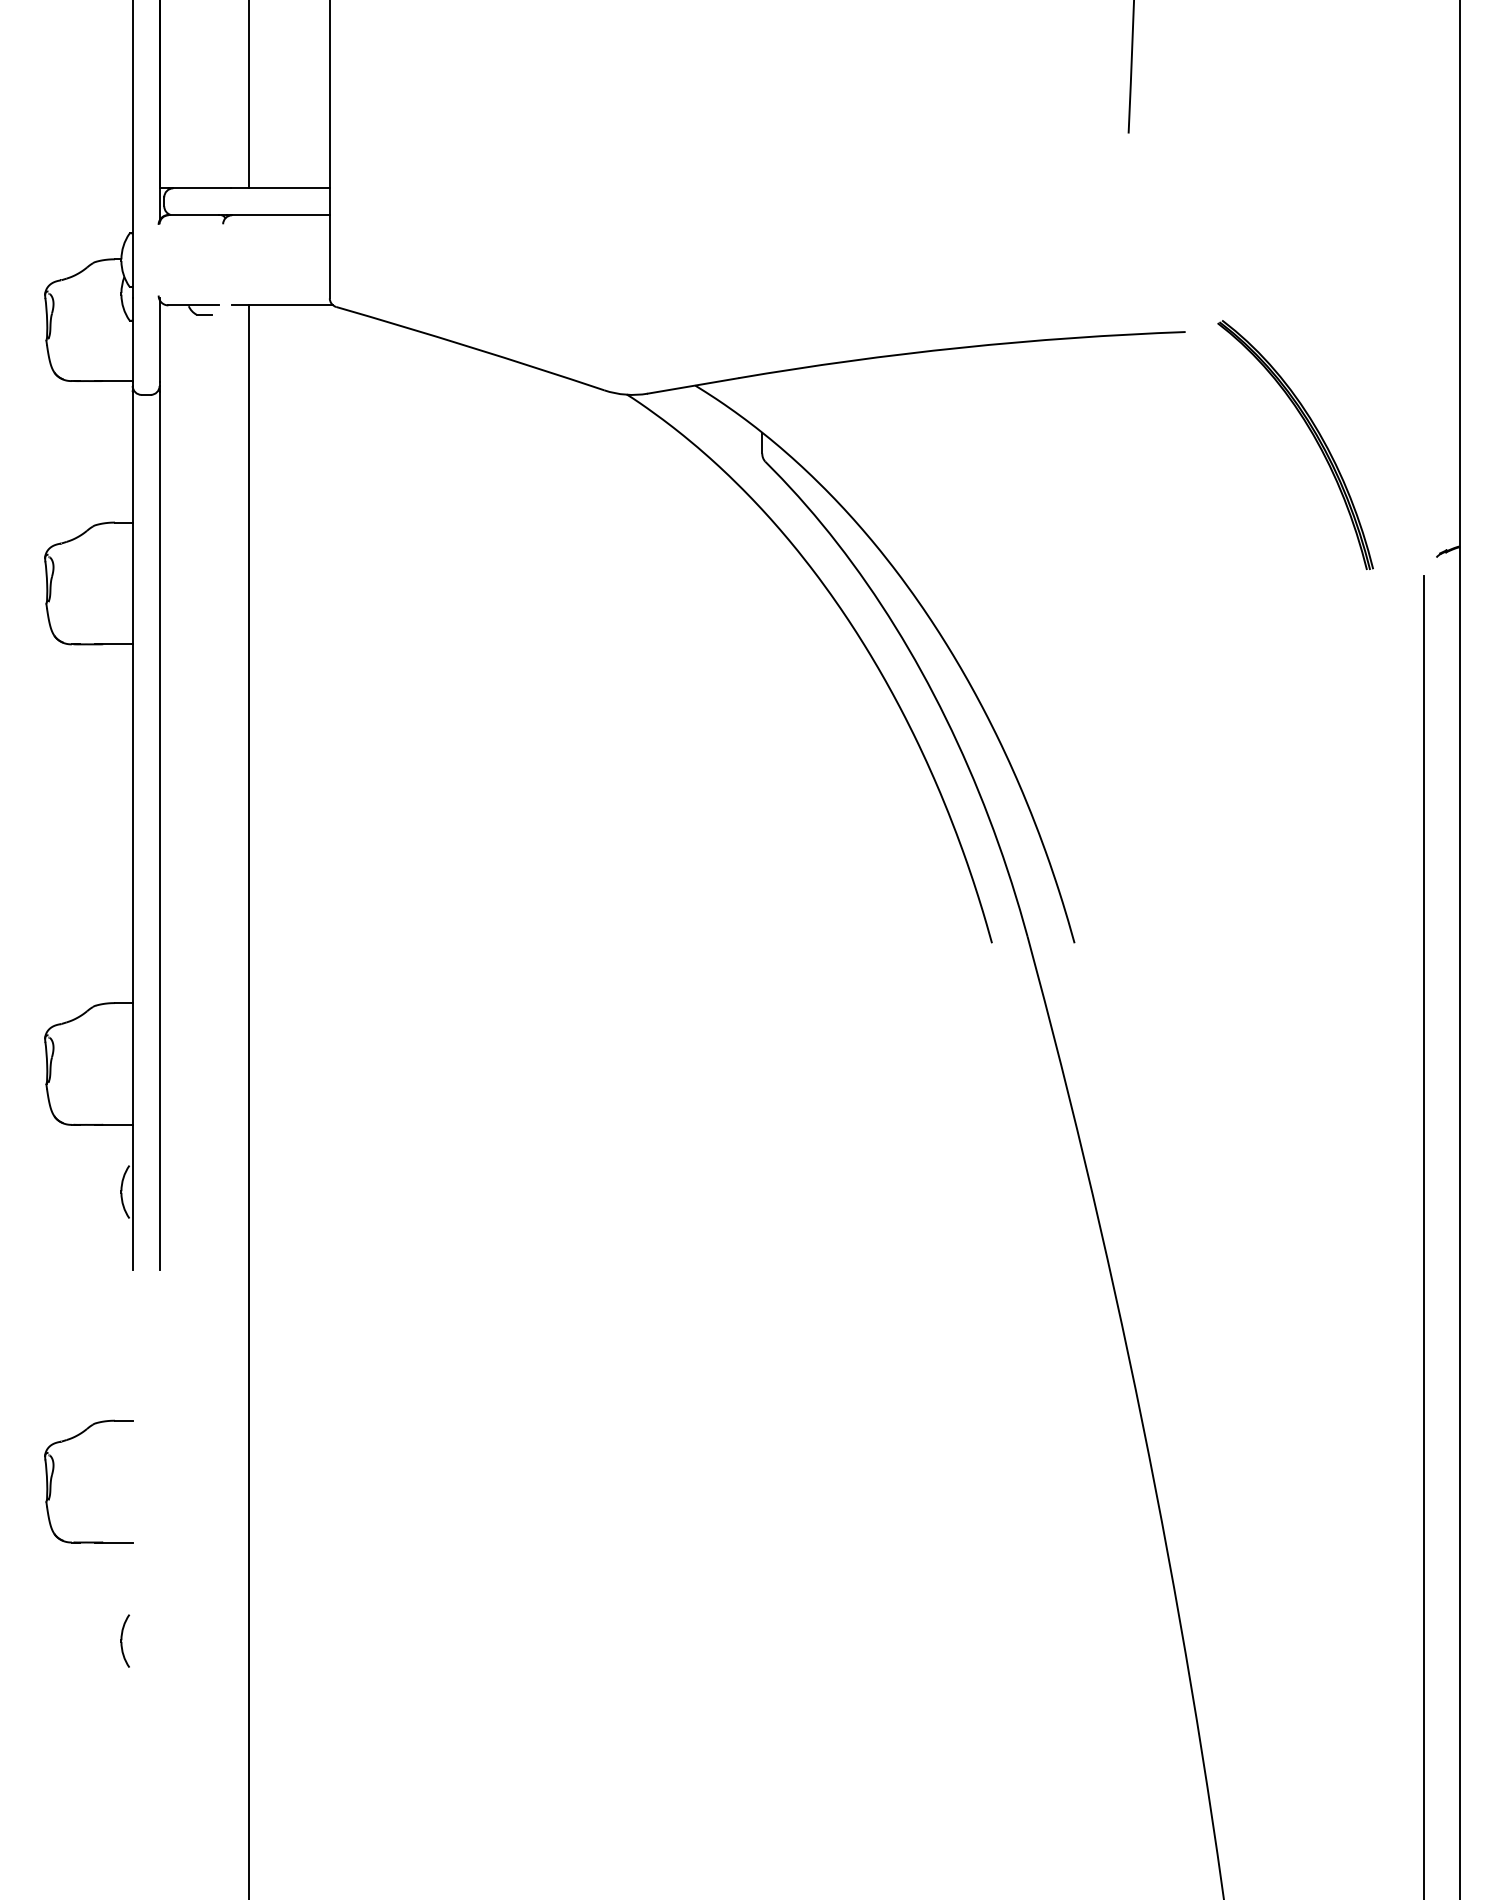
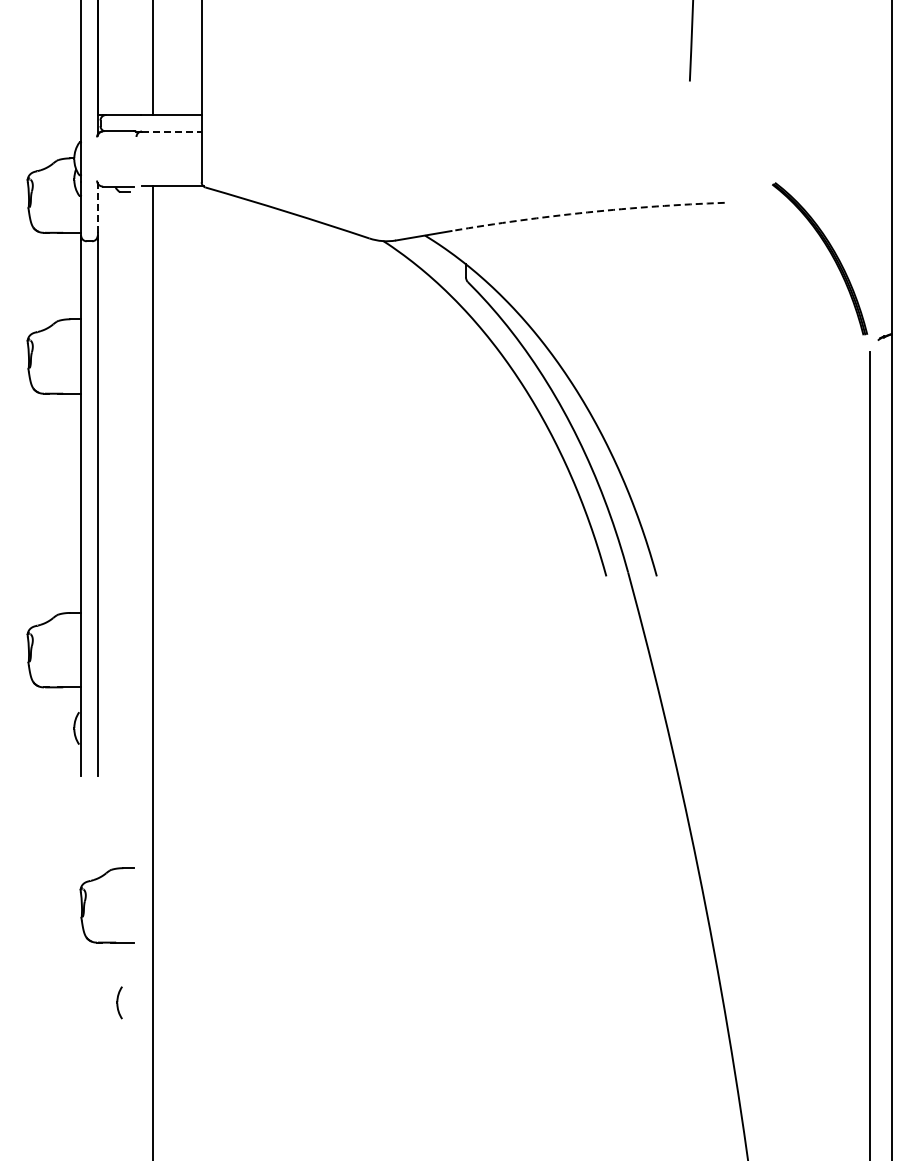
line: (280, 215) -> (171, 131), solid -> dashed
line: (159, 341) -> (97, 208), solid -> dashed
arc: (961, 347) -> (587, 212), solid -> dashed
part: (1312, 437) -> (830, 254), moved
part: (54, 1473) -> (86, 900), moved
part: (124, 1640) -> (119, 1002), moved

